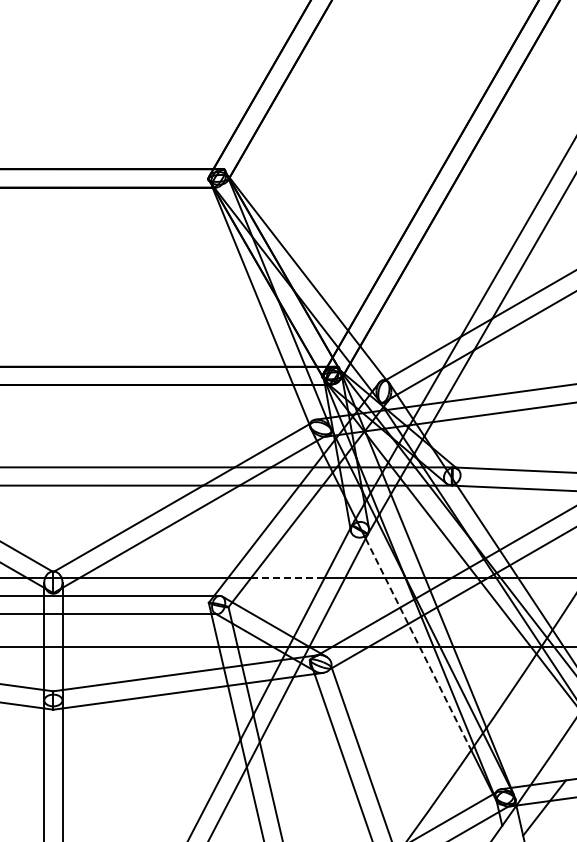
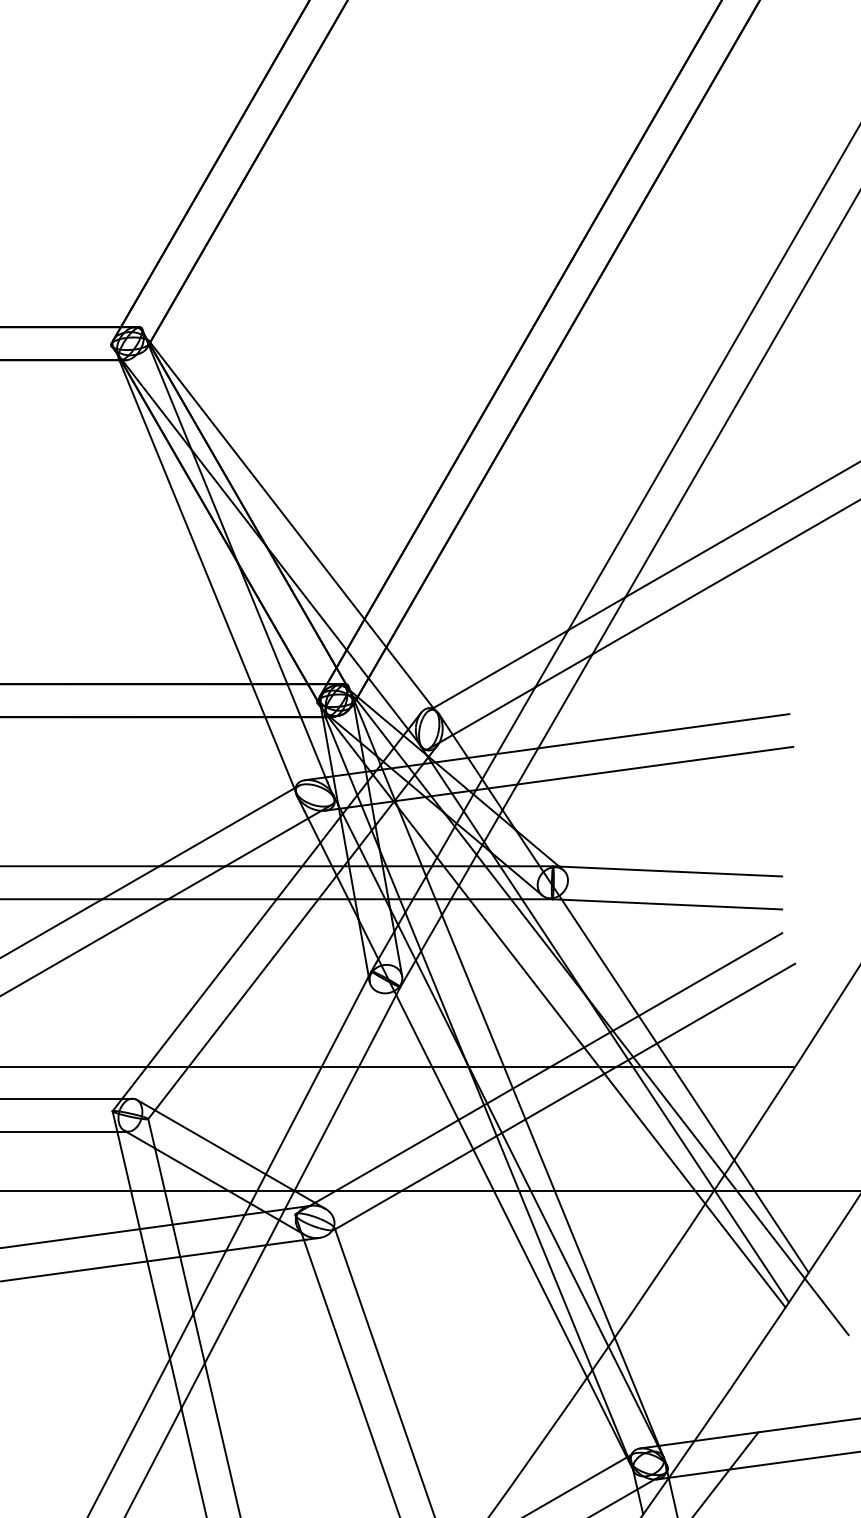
line: (287, 578) -> (254, 1067), dashed -> solid
line: (418, 644) -> (491, 1186), dashed -> solid

